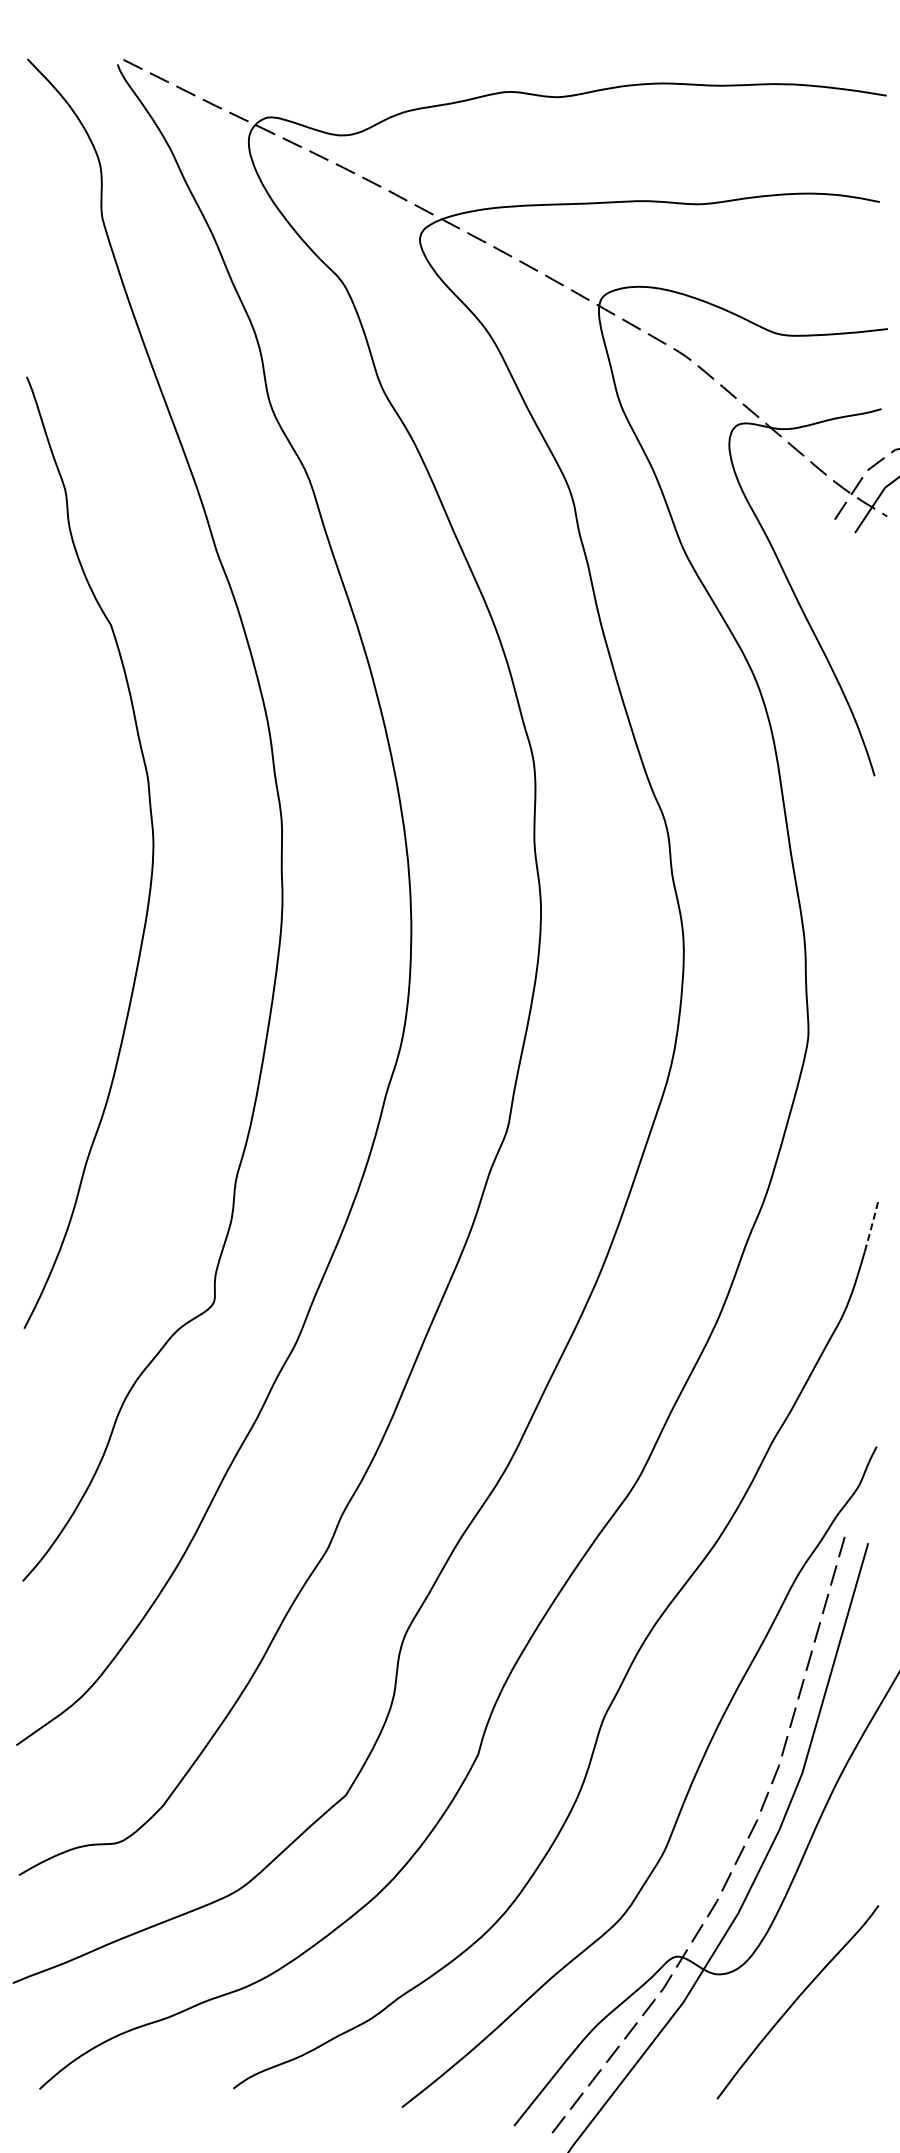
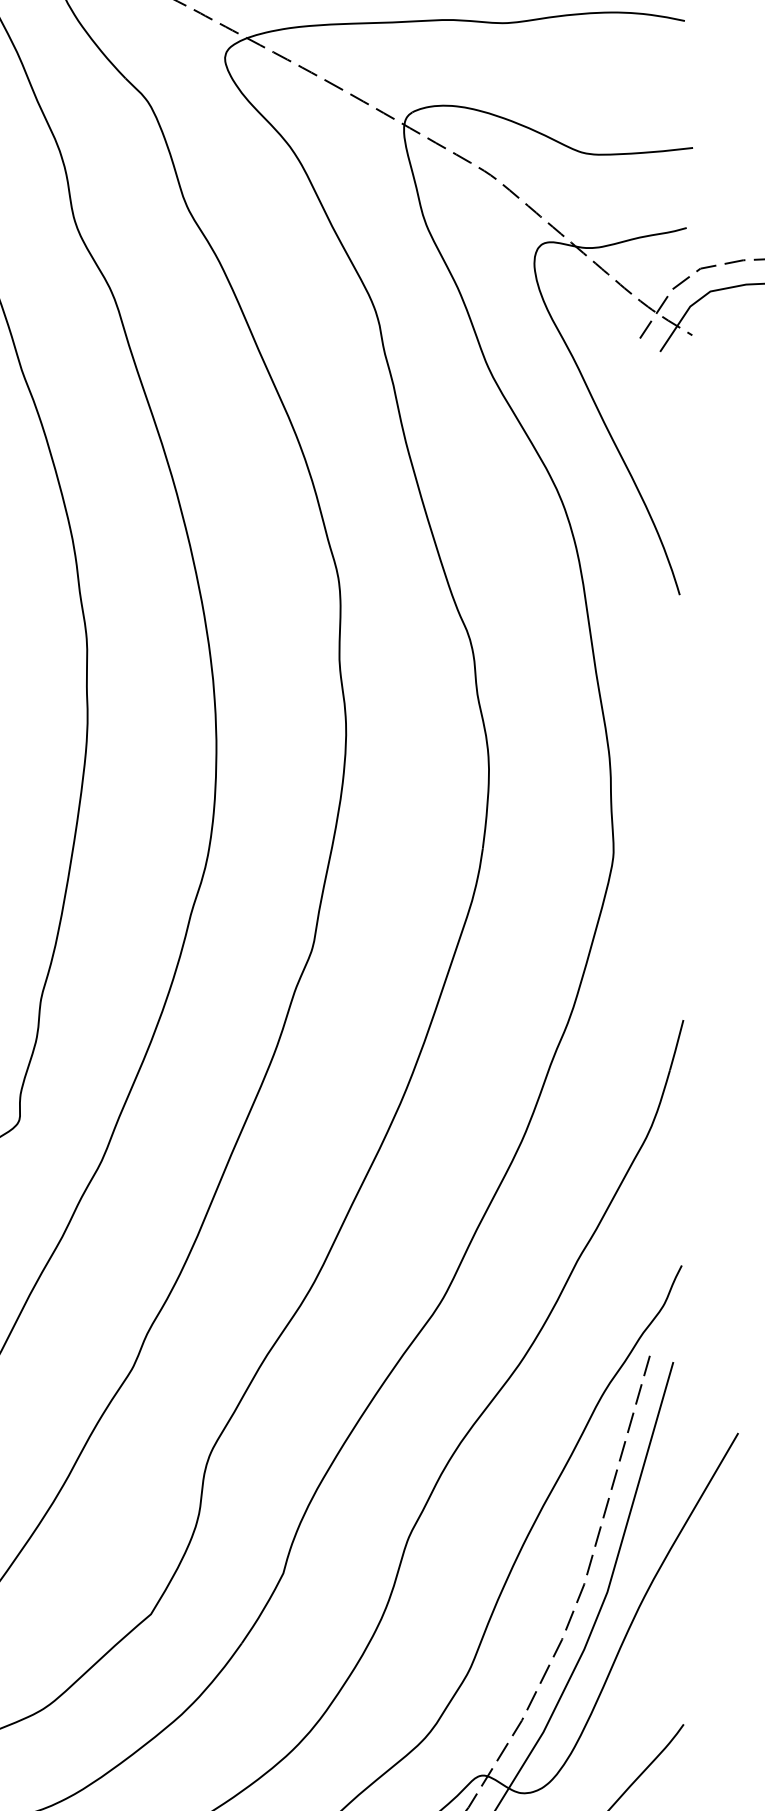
line: (871, 1226) -> (676, 1045), dashed -> solid

